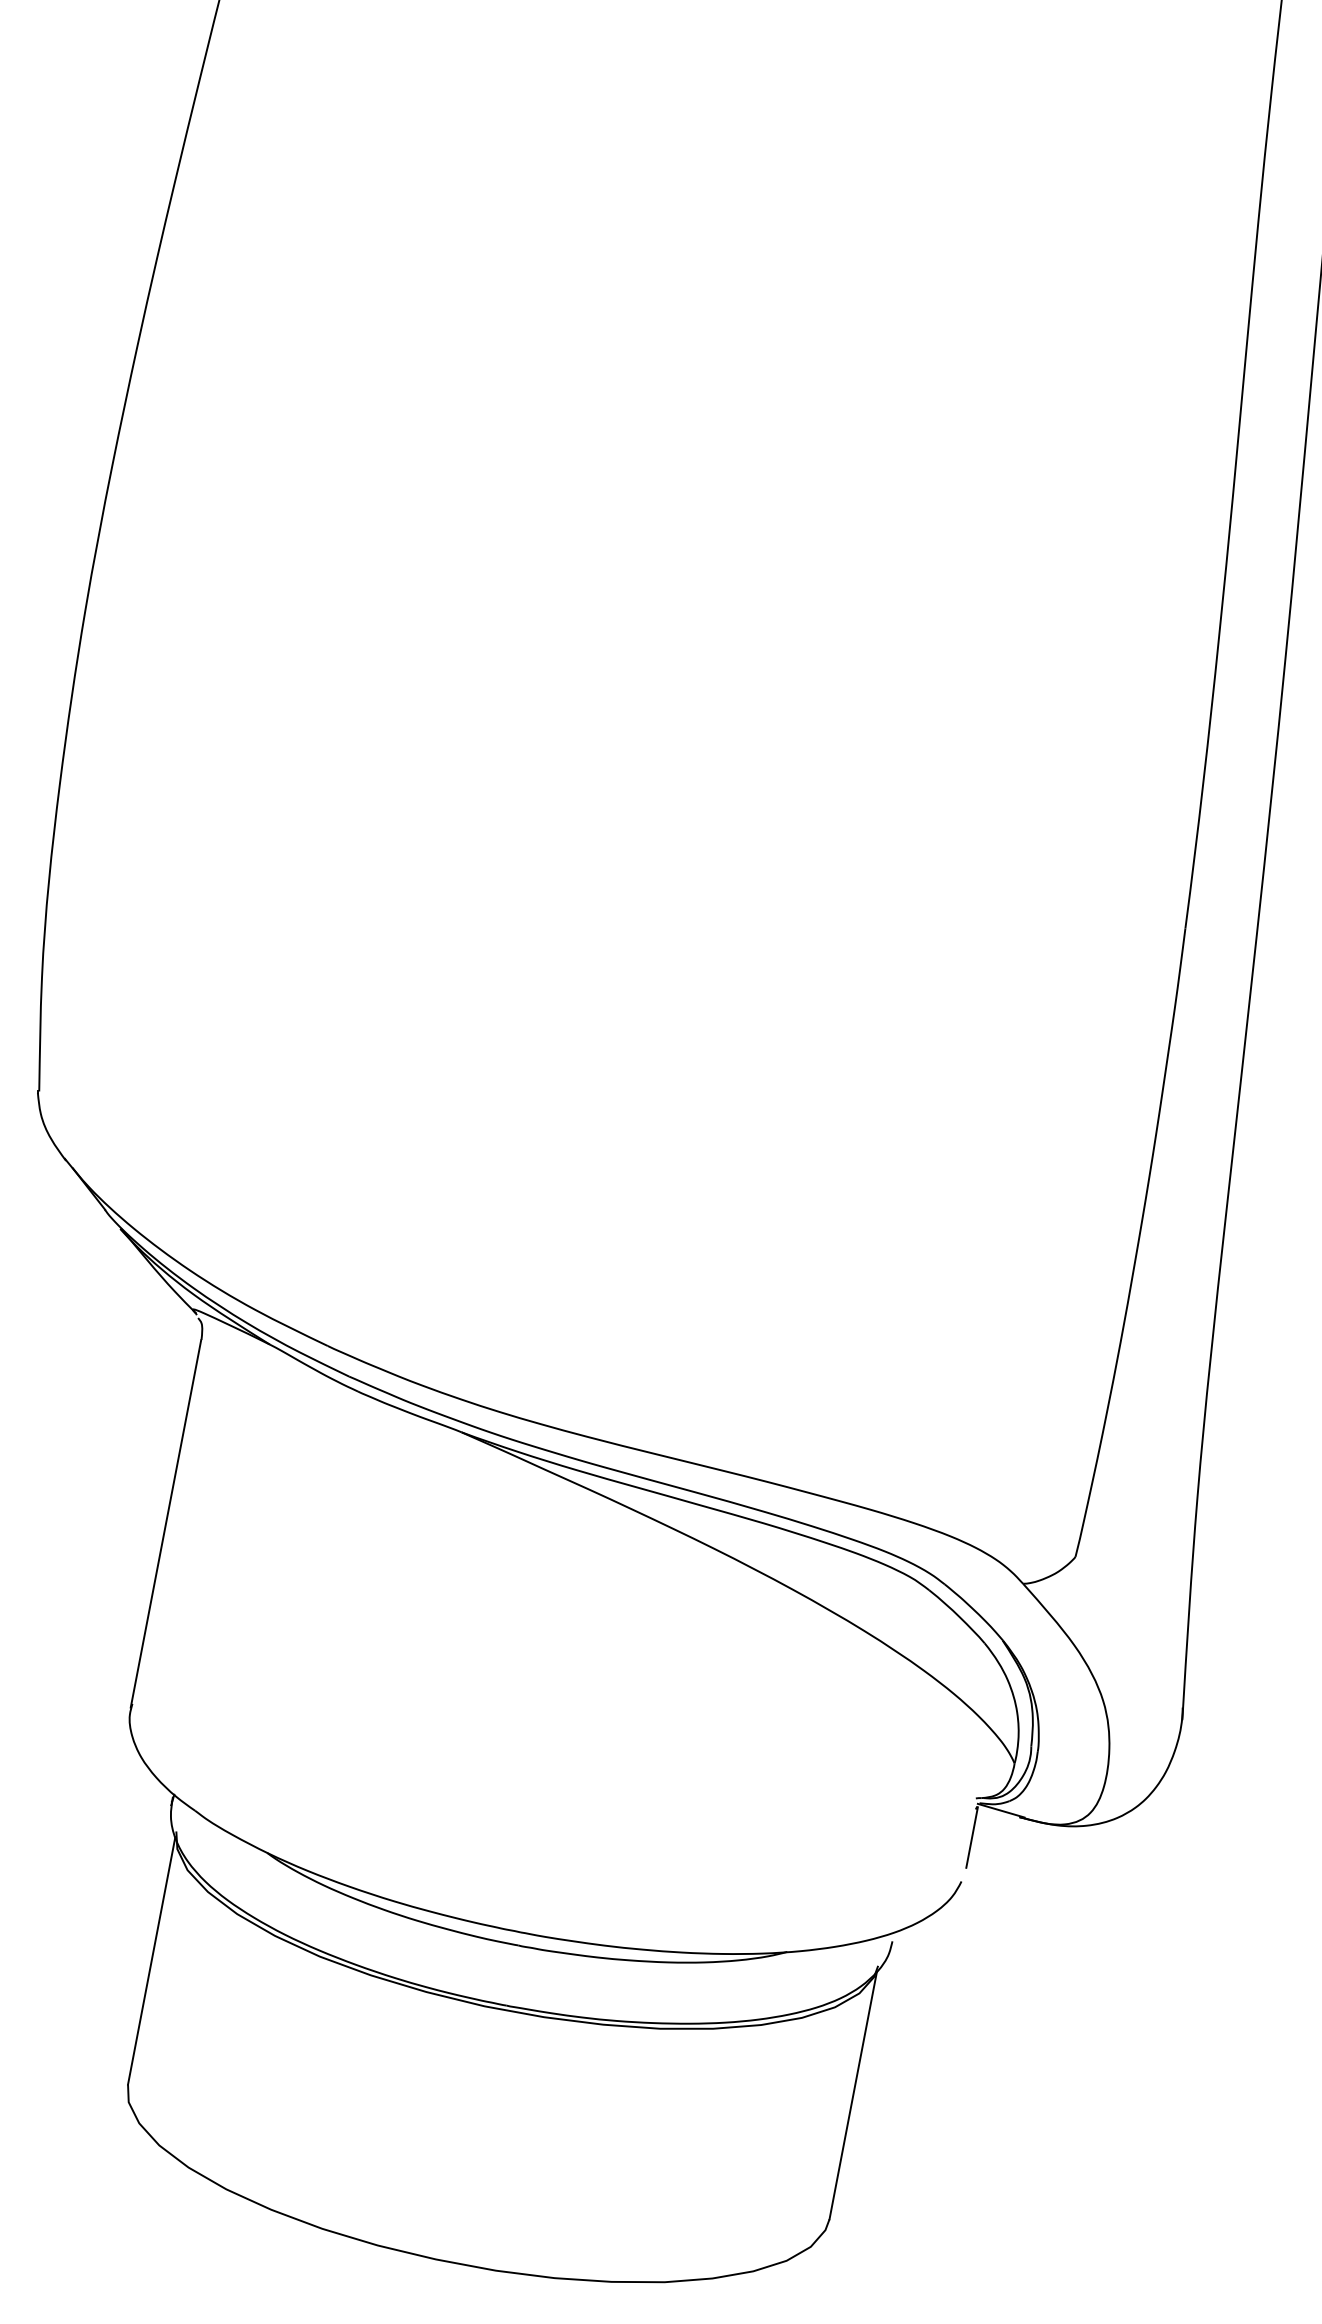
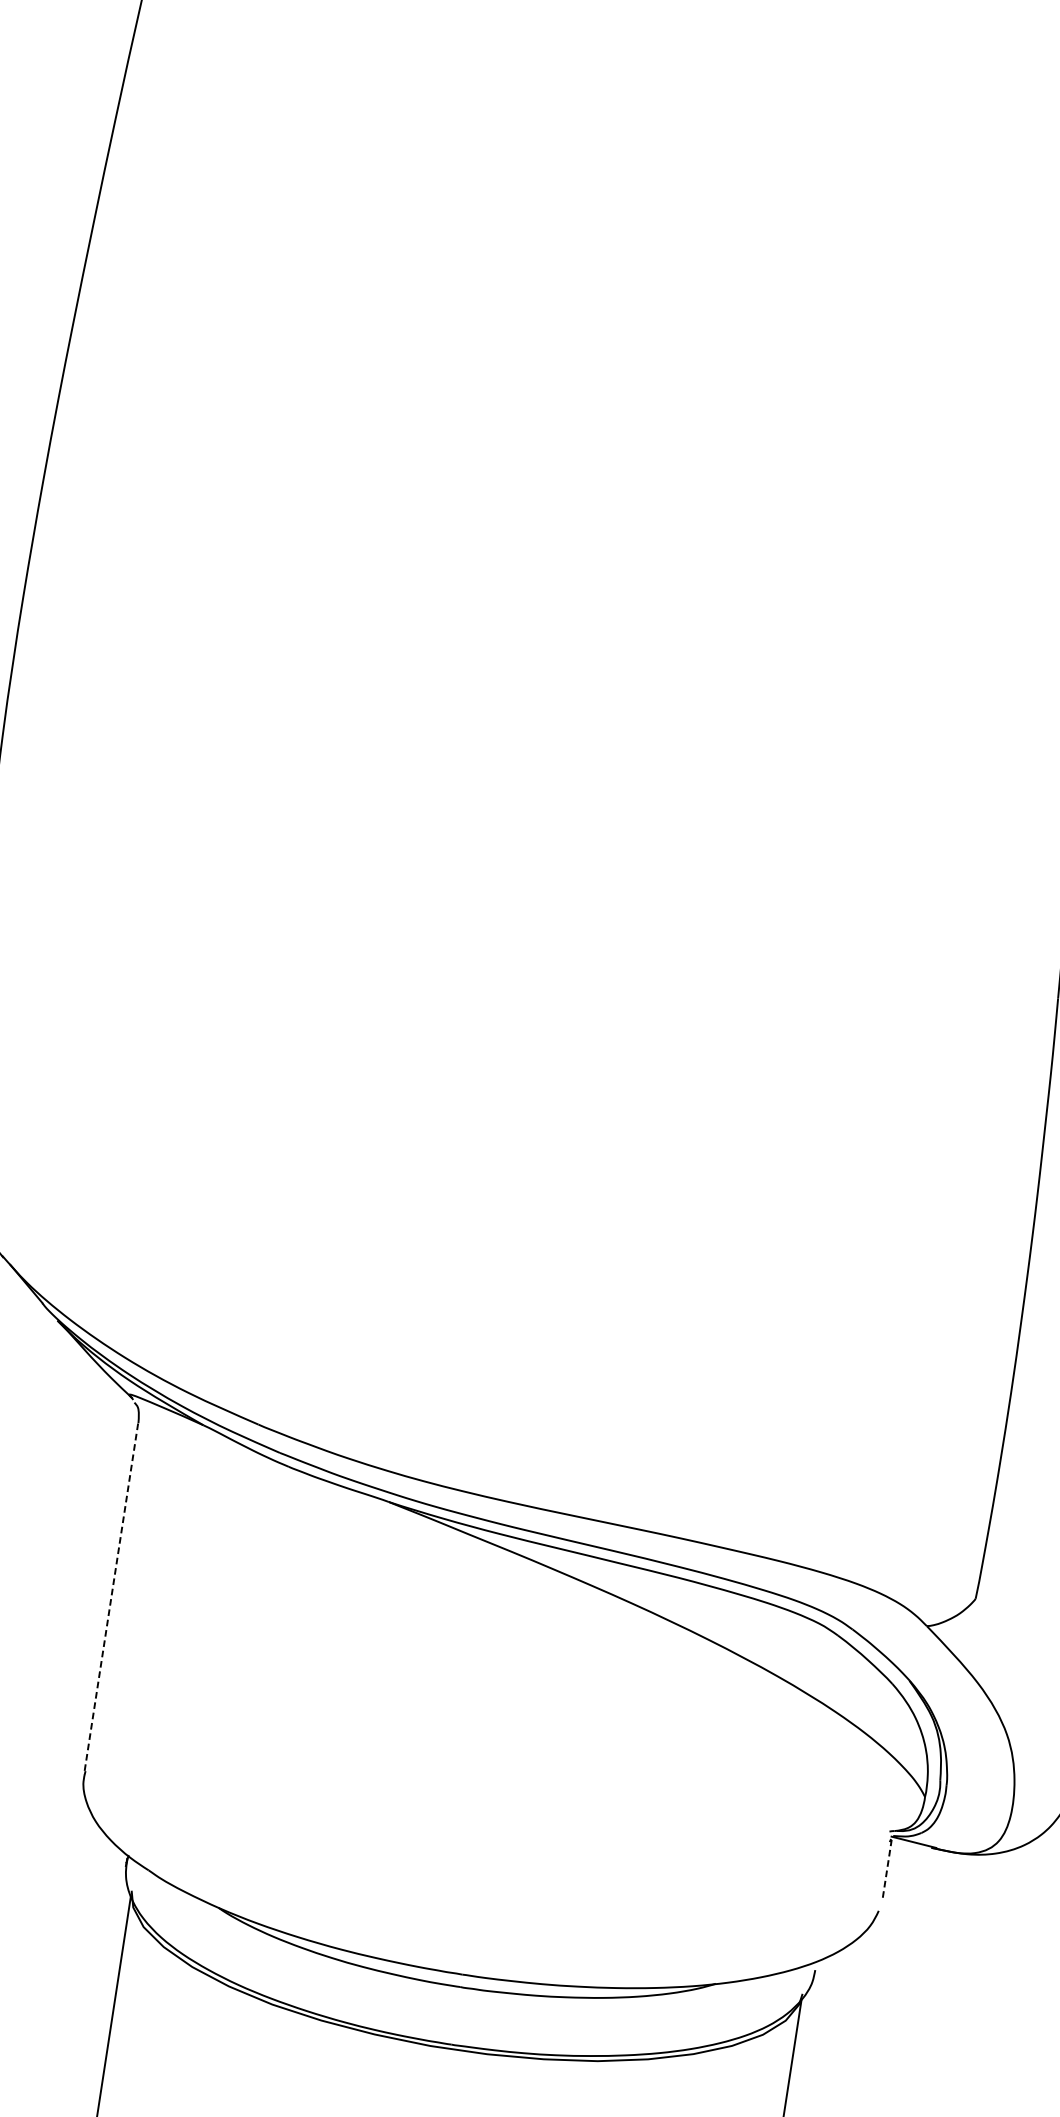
line: (165, 1524) -> (110, 1599), solid -> dashed
line: (972, 1837) -> (887, 1868), solid -> dashed

